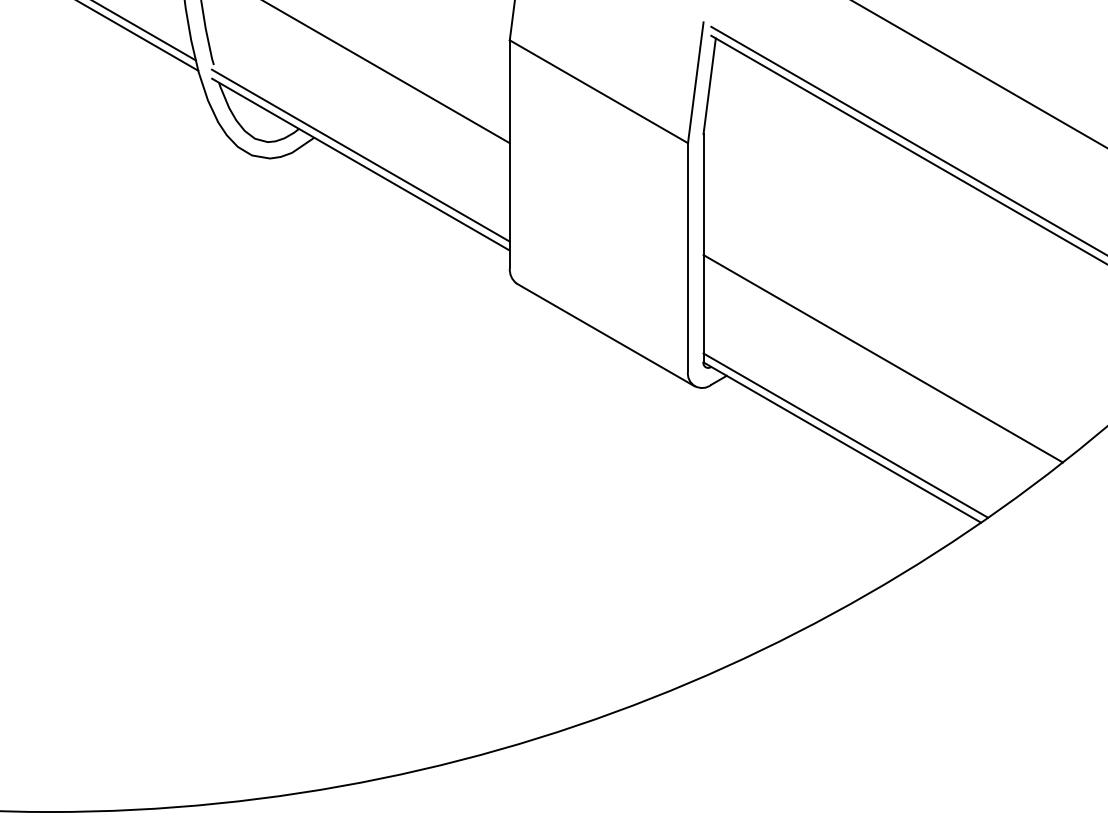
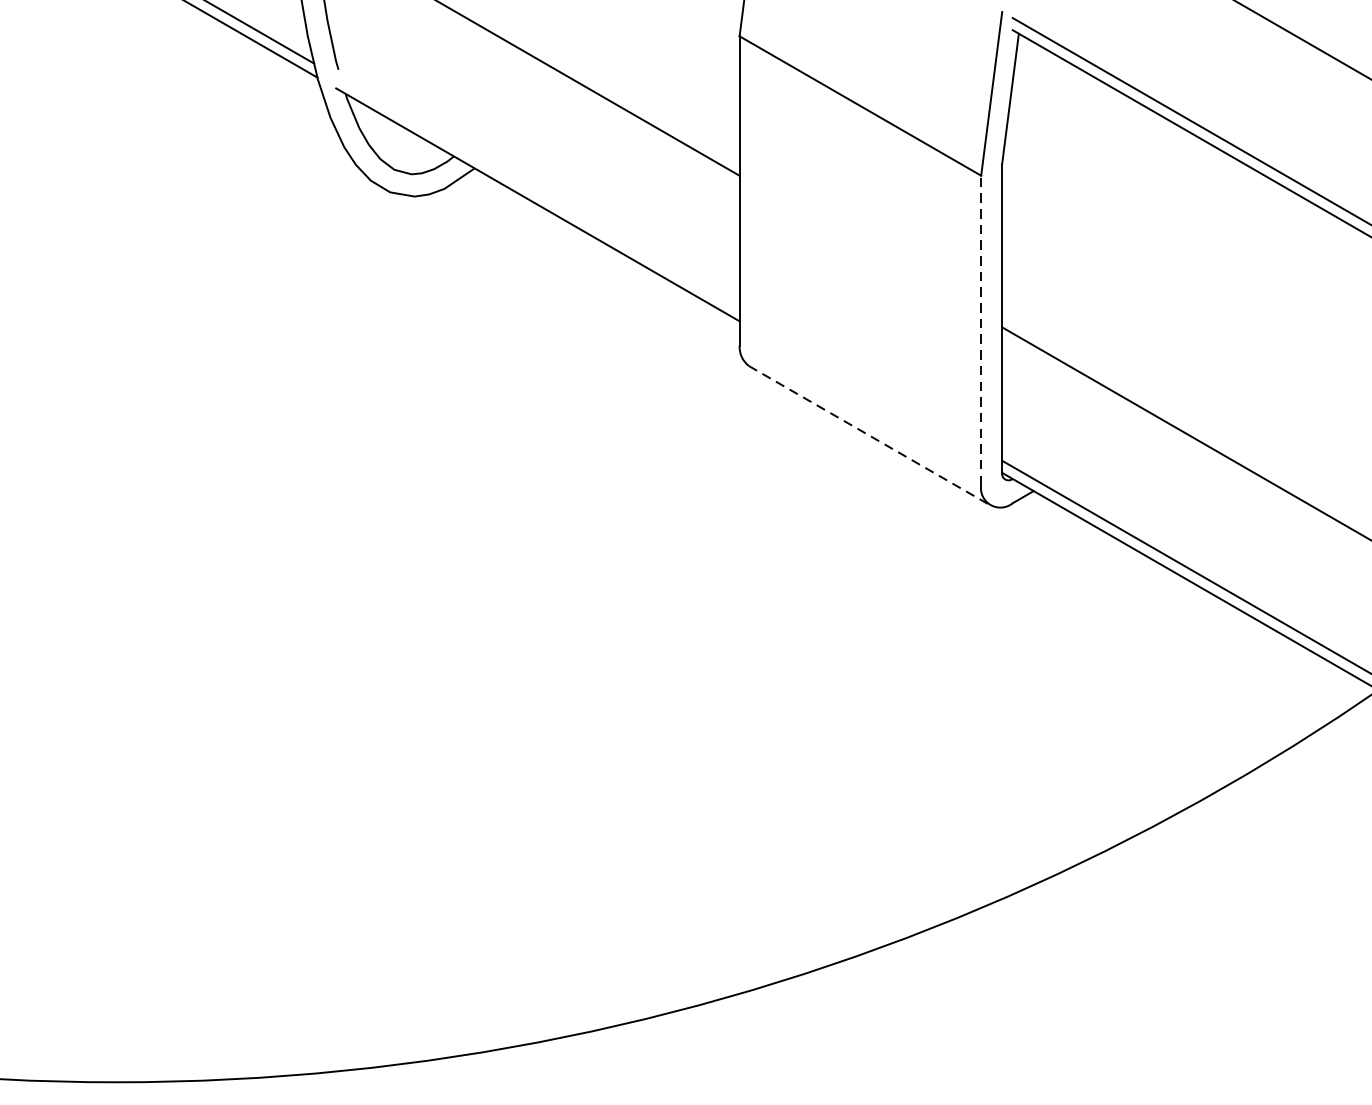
line: (360, 155) -> (537, 192), removed
line: (688, 256) -> (981, 329), solid -> dashed
line: (605, 334) -> (869, 435), solid -> dashed

